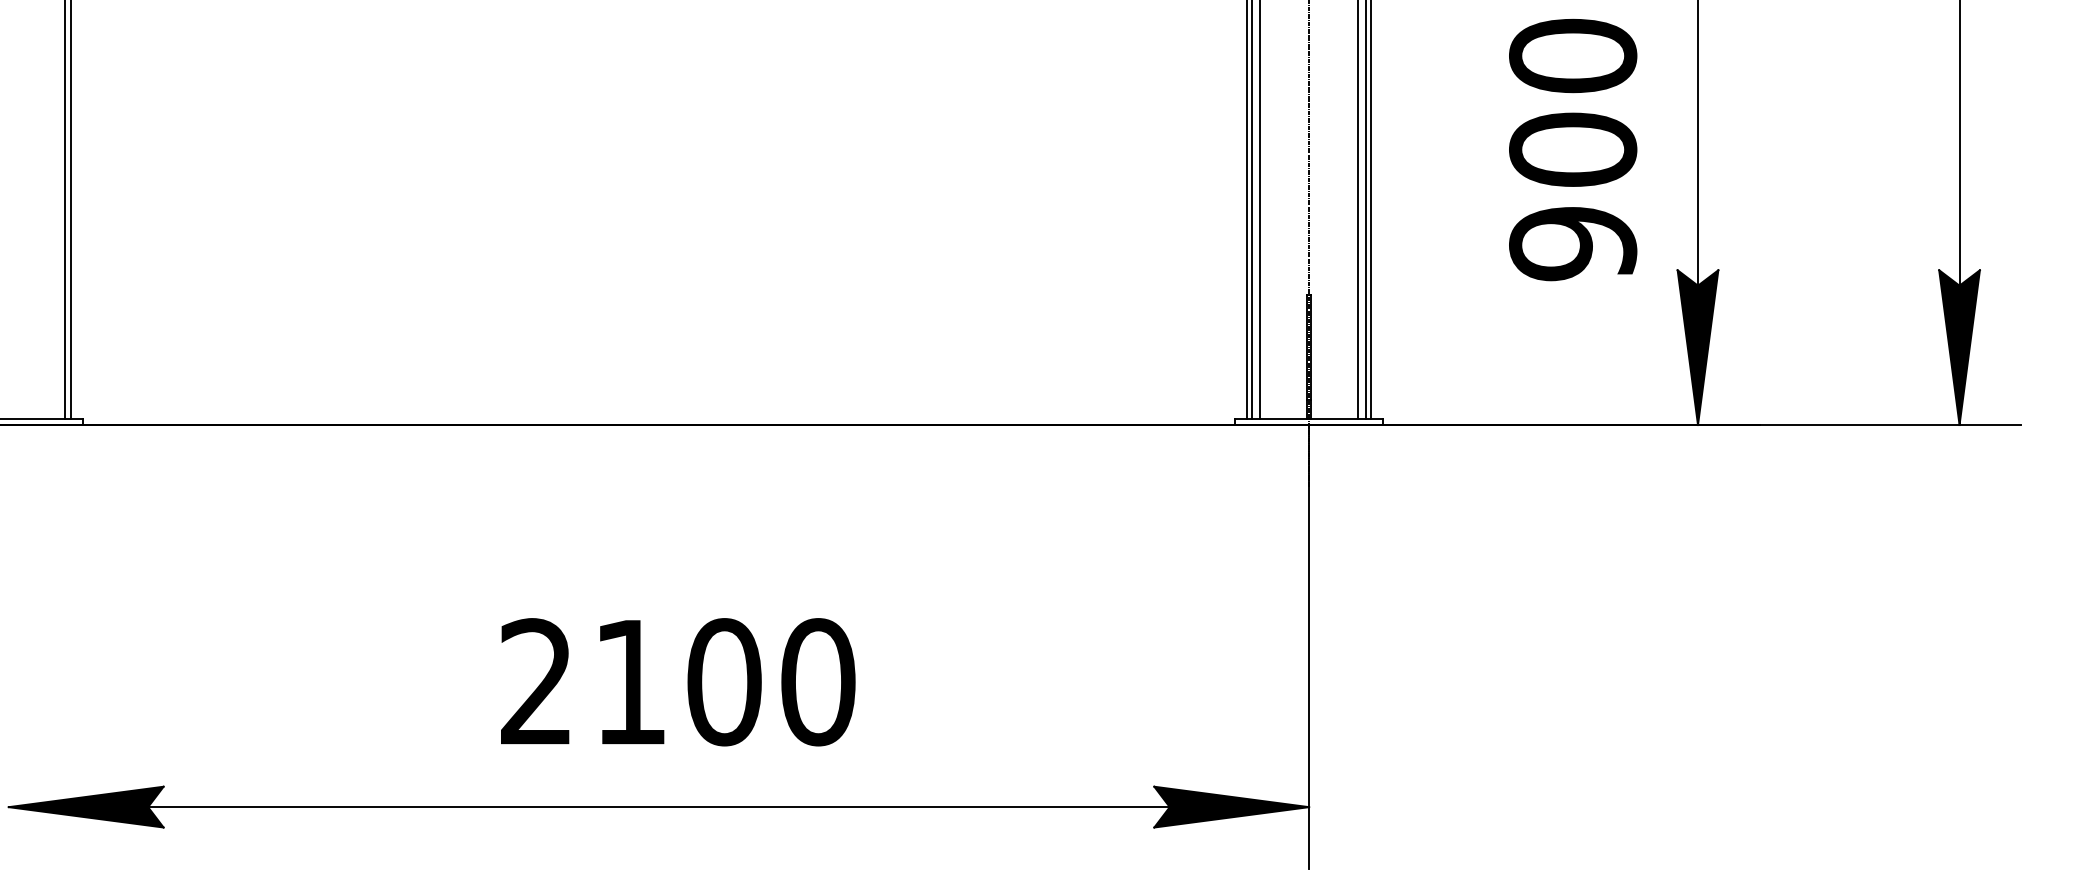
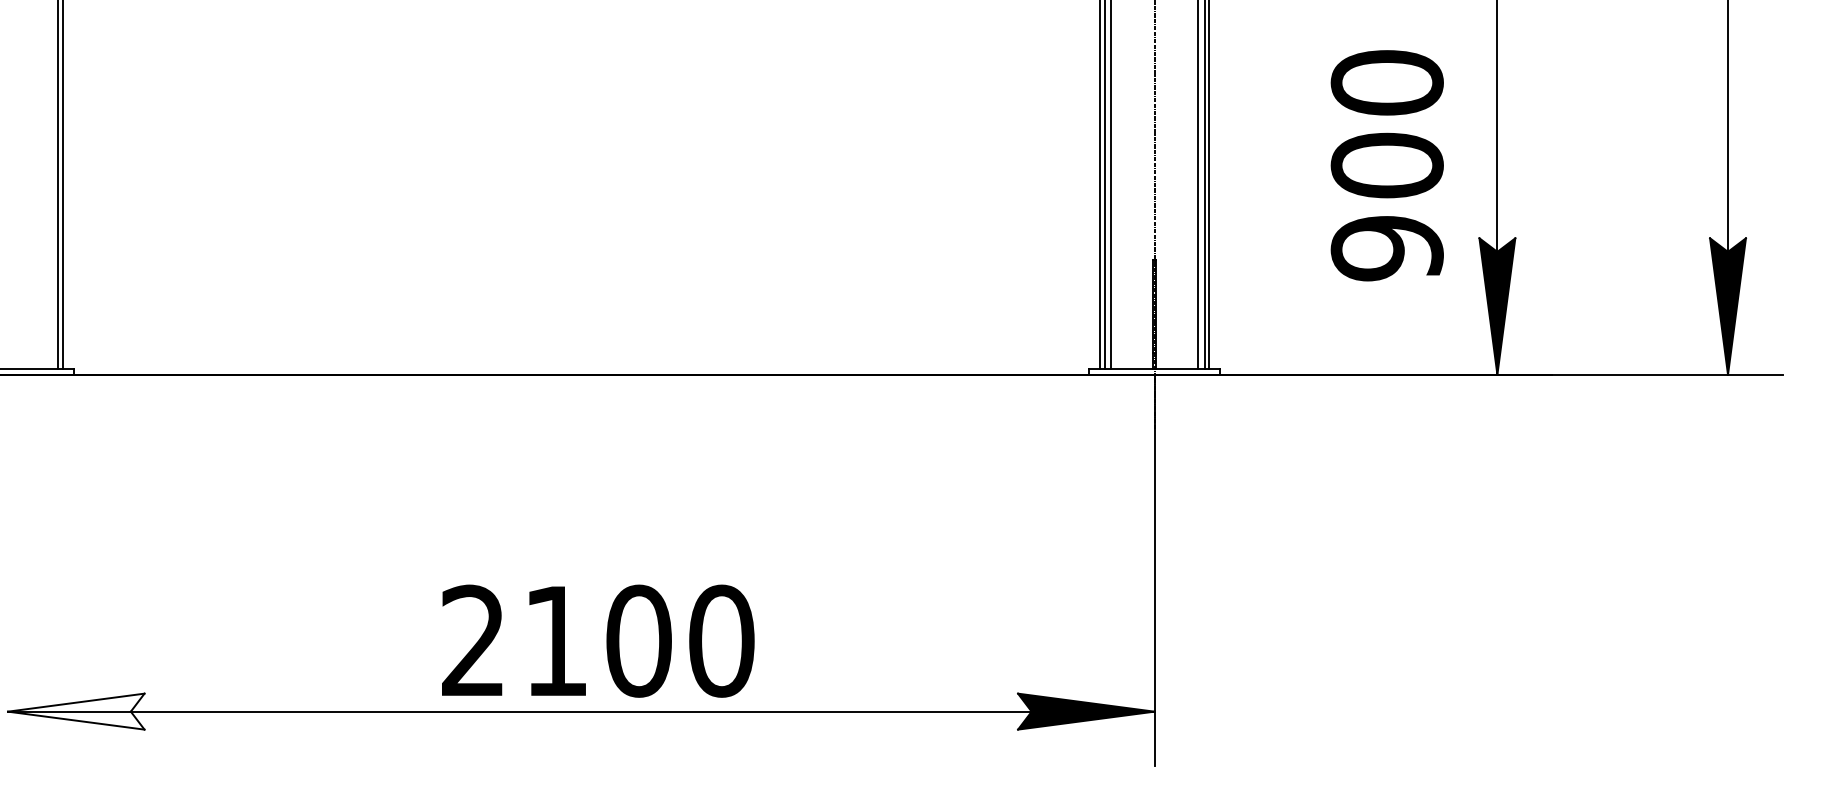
text: (1573, 149) -> (1387, 165), moved
text: (678, 682) -> (598, 641), moved
fill: (85, 806) -> (75, 711), removed

